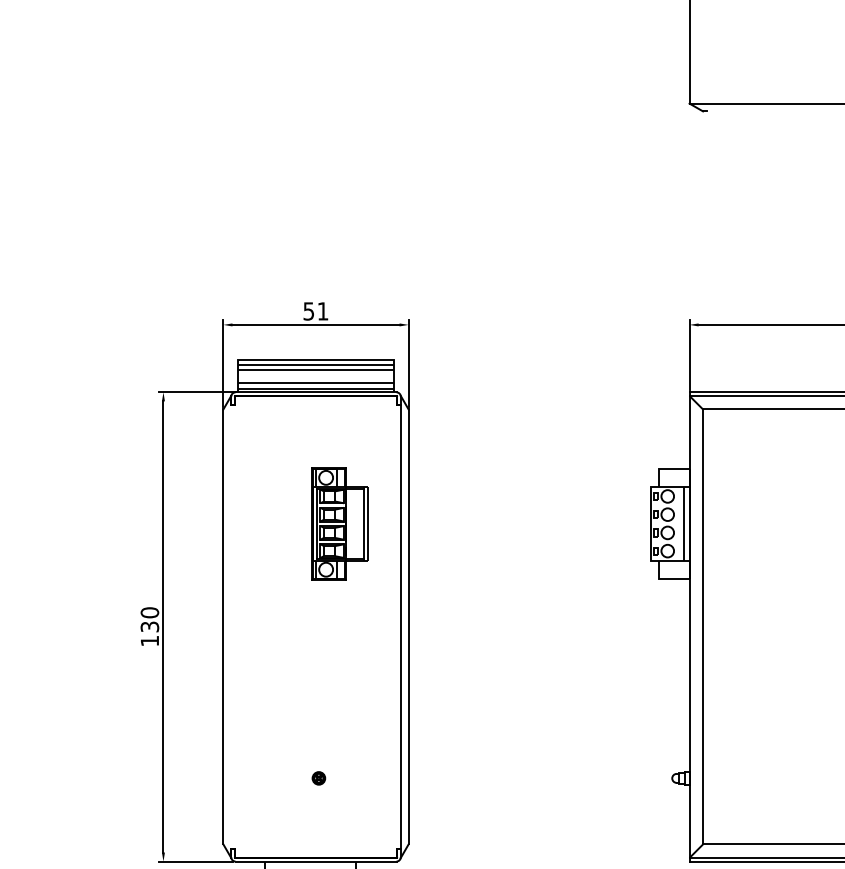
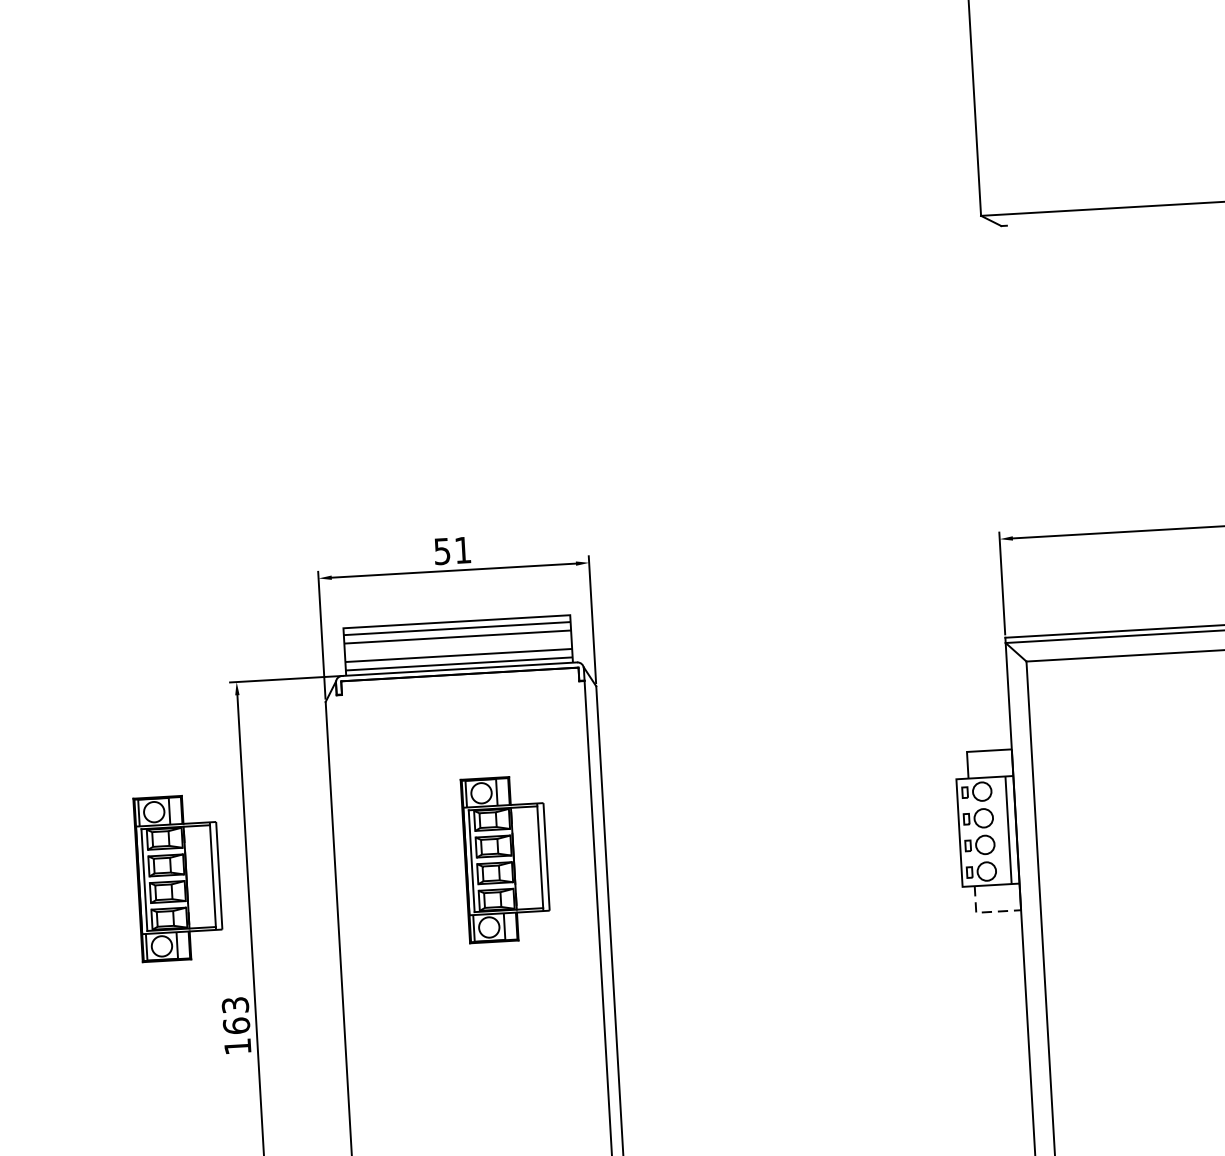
part: (115, 523) -> (177, 877), added
line: (664, 578) -> (984, 911), solid -> dashed
text: (149, 619) -> (235, 1015), 130 -> 163

